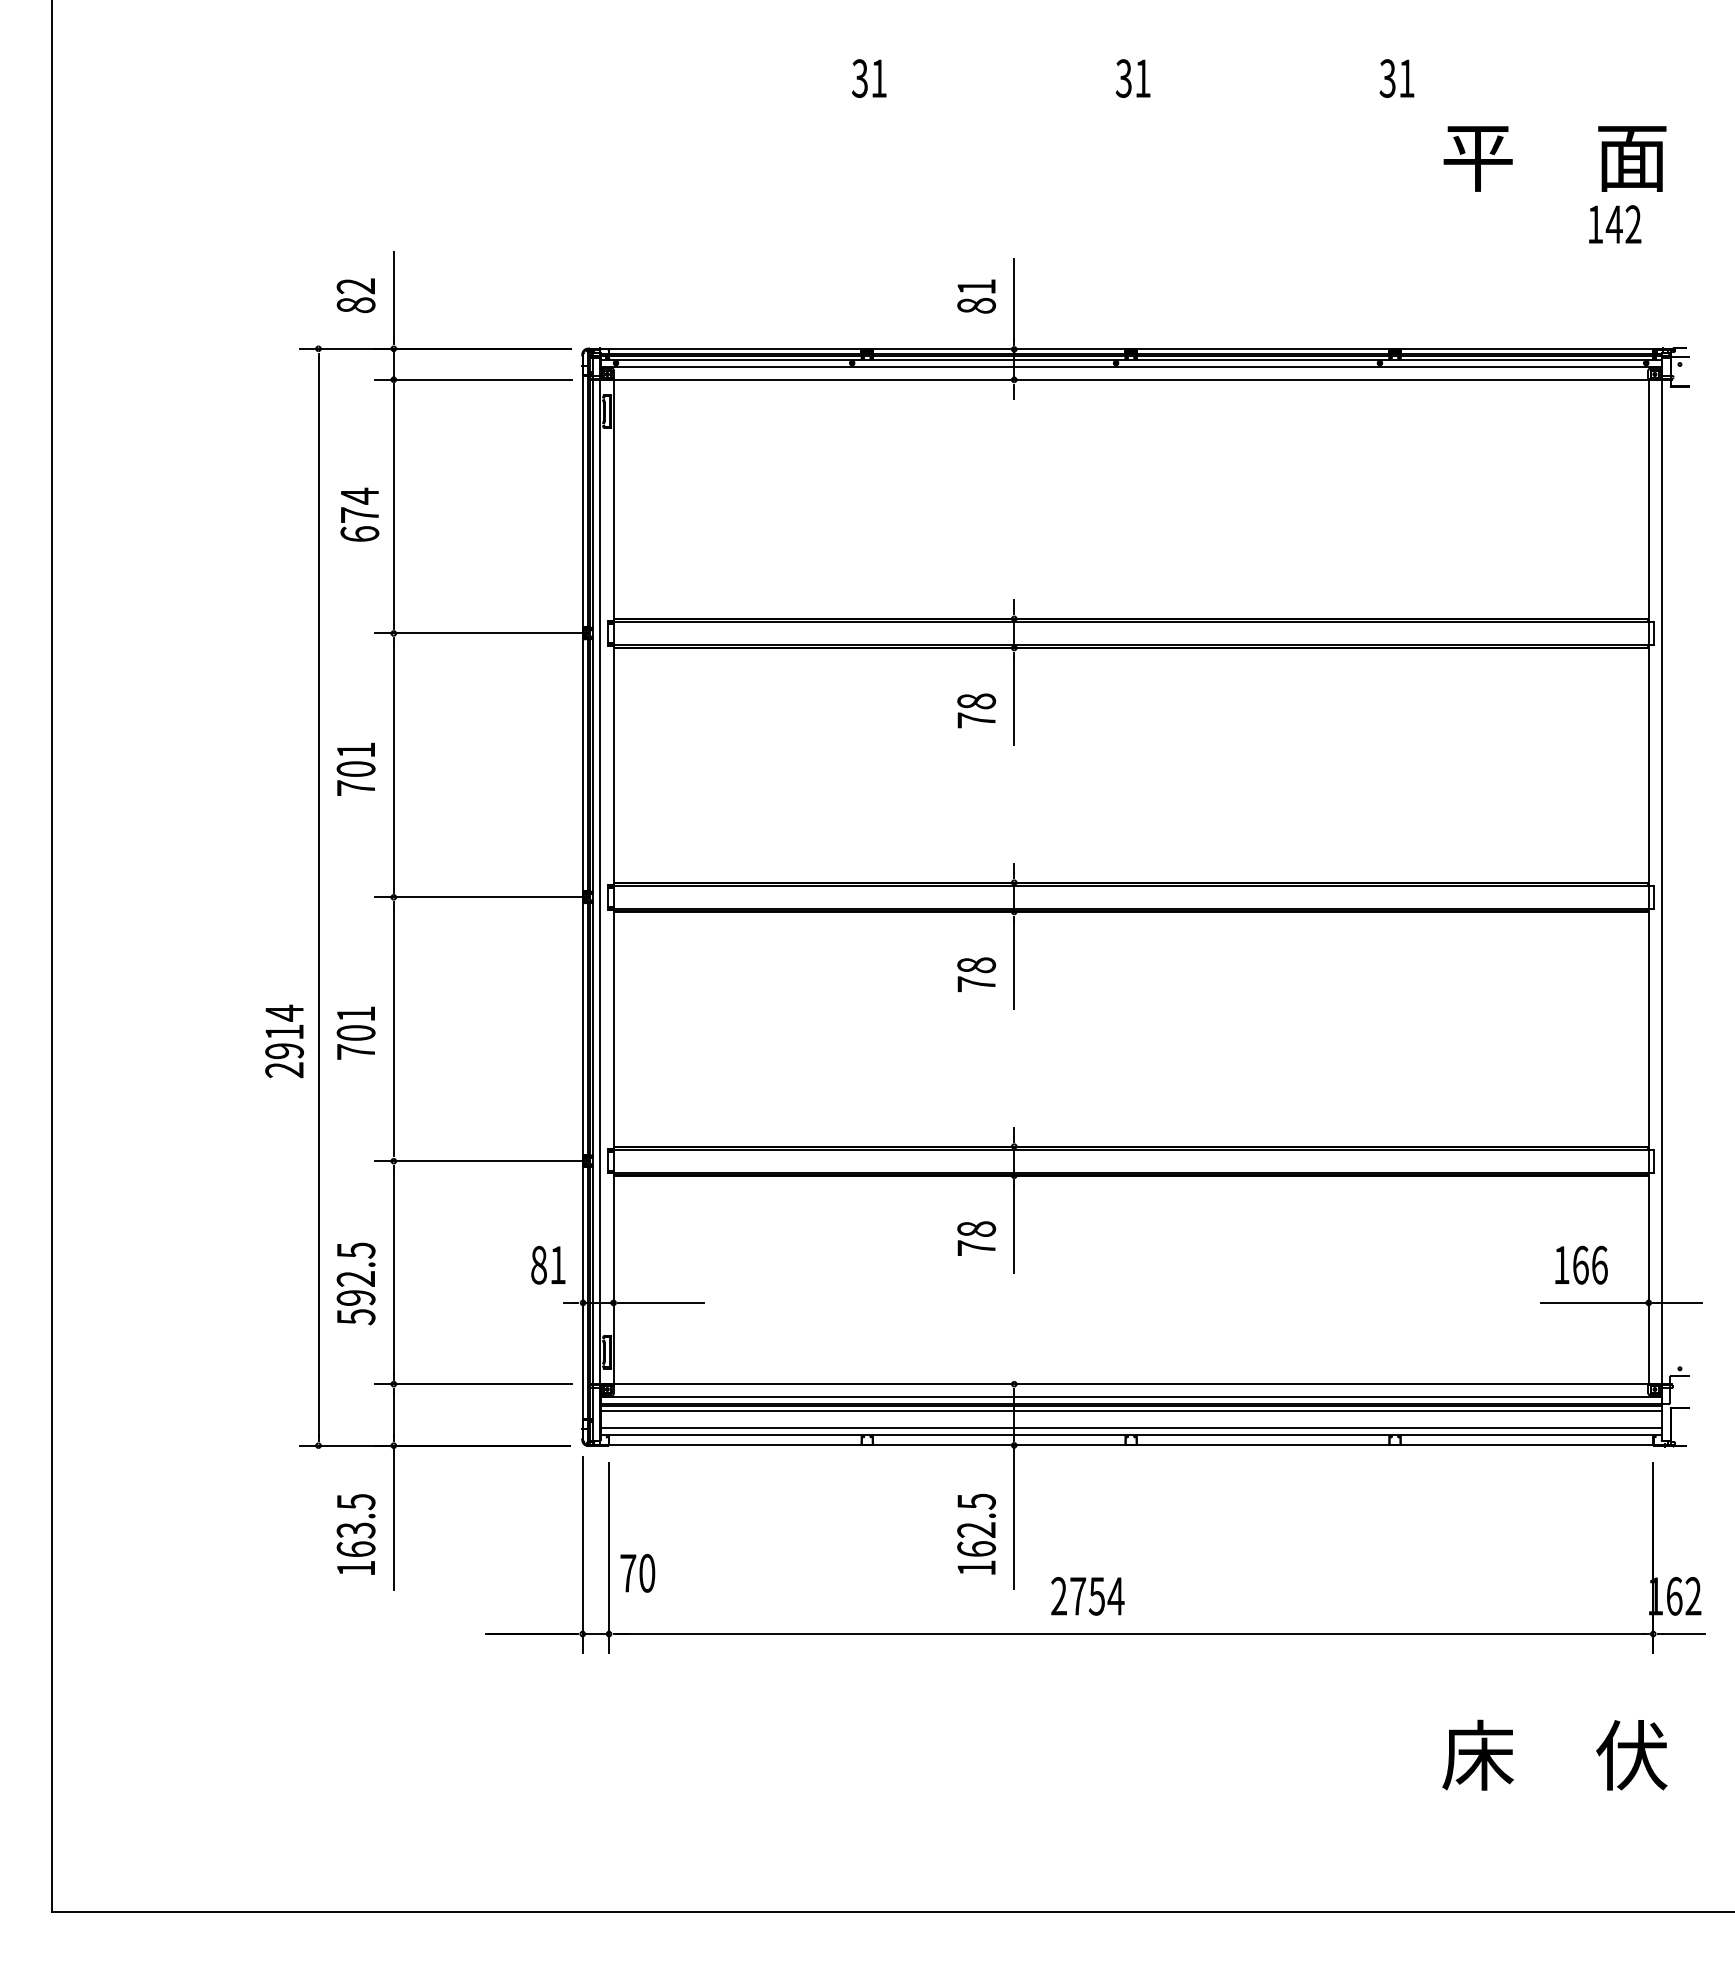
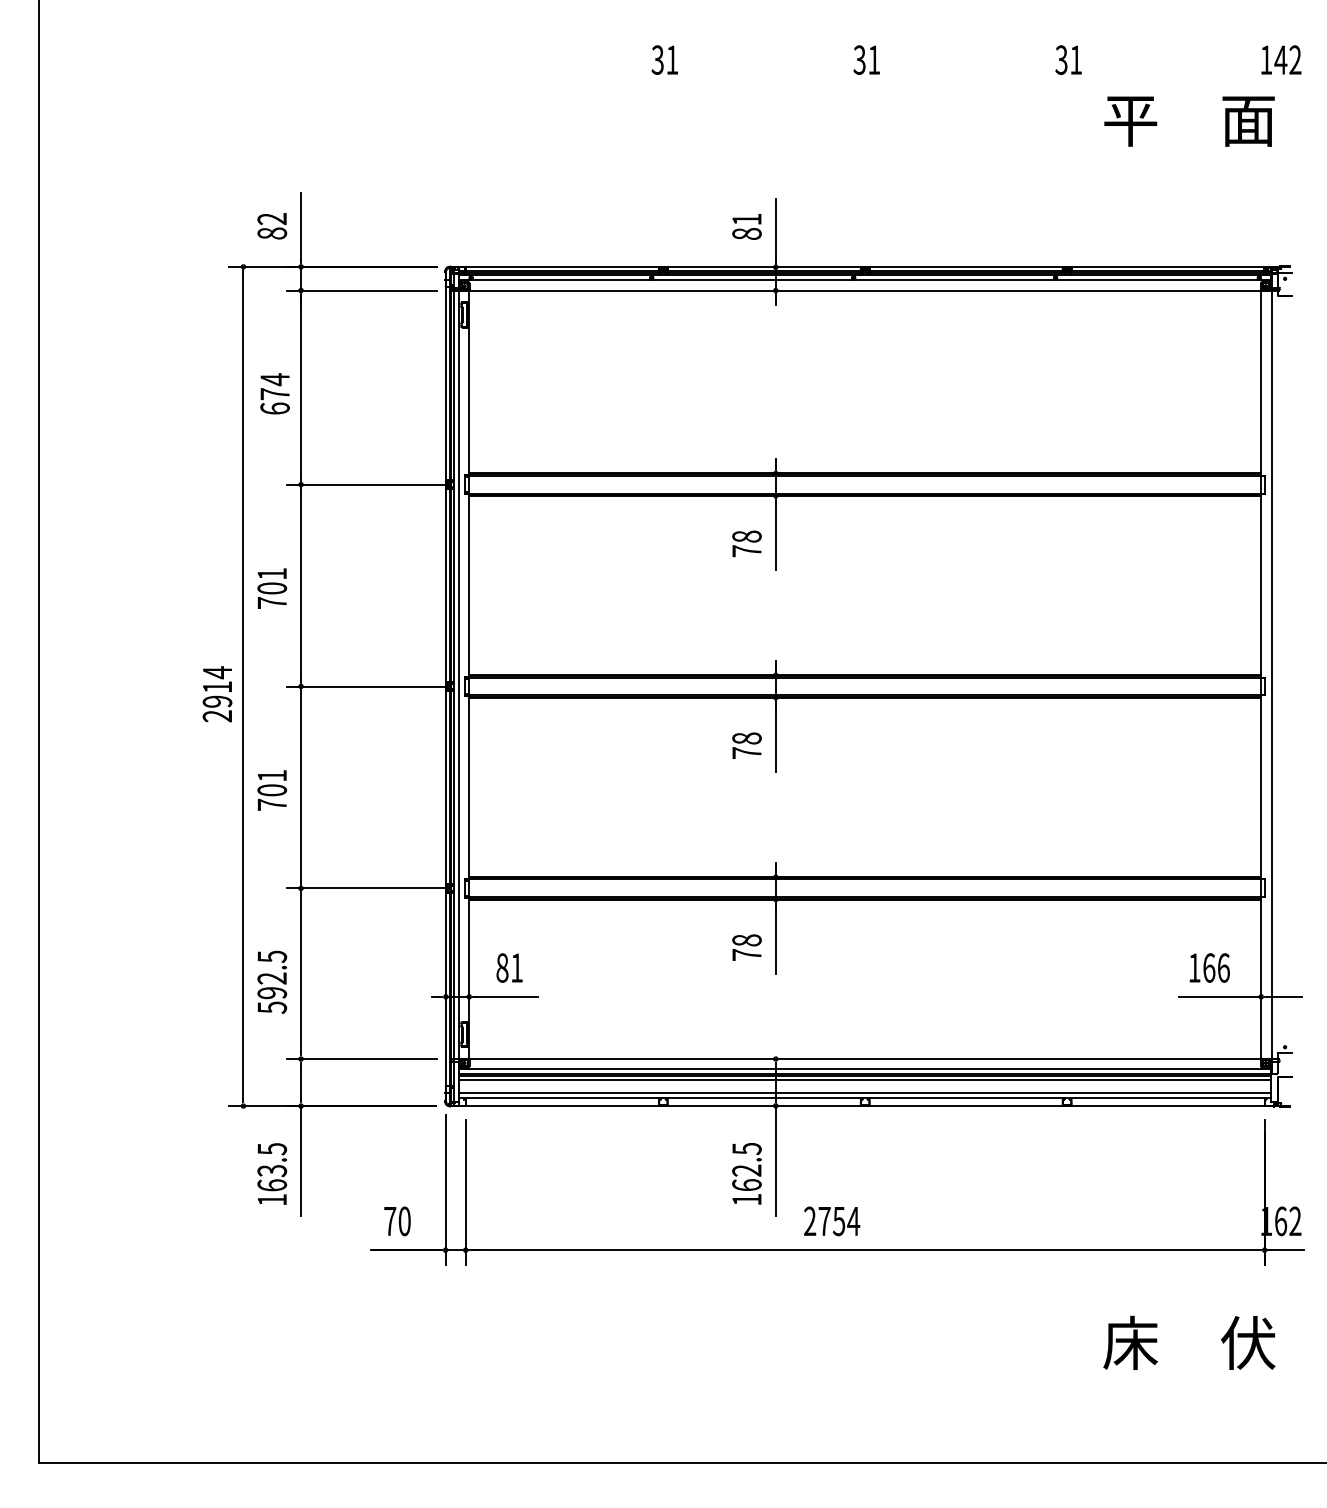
text: (1615, 224) -> (1281, 60), moved
text: (284, 1041) -> (217, 694), moved
text: (548, 1265) -> (509, 968), moved
text: (637, 1573) -> (397, 1221), moved

